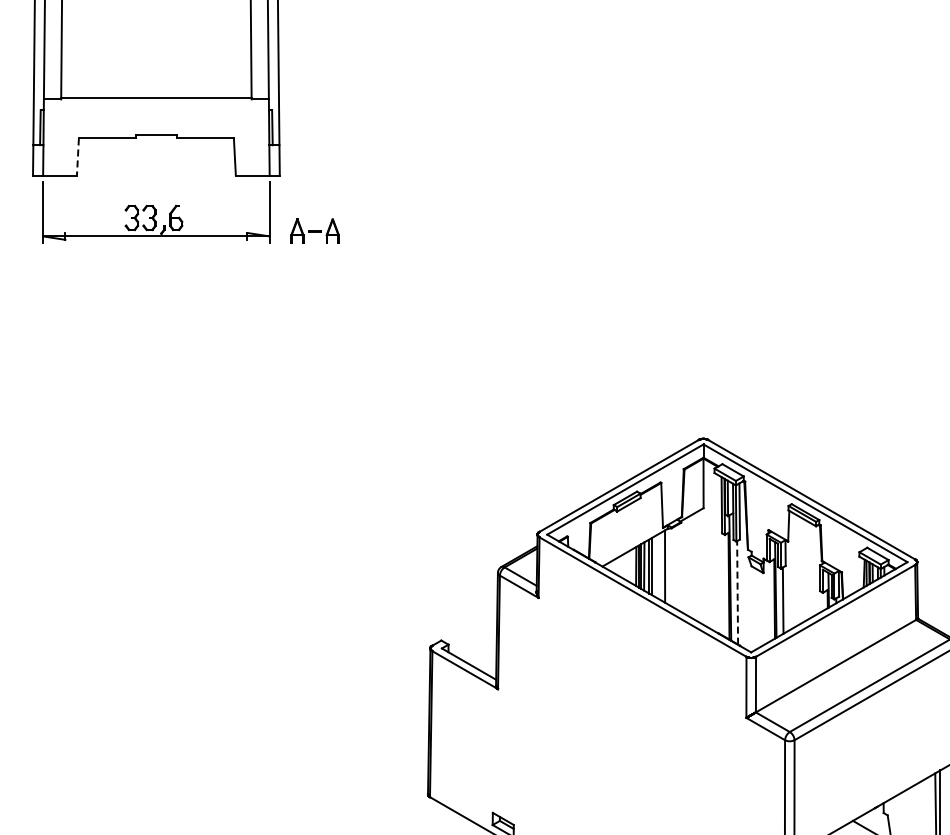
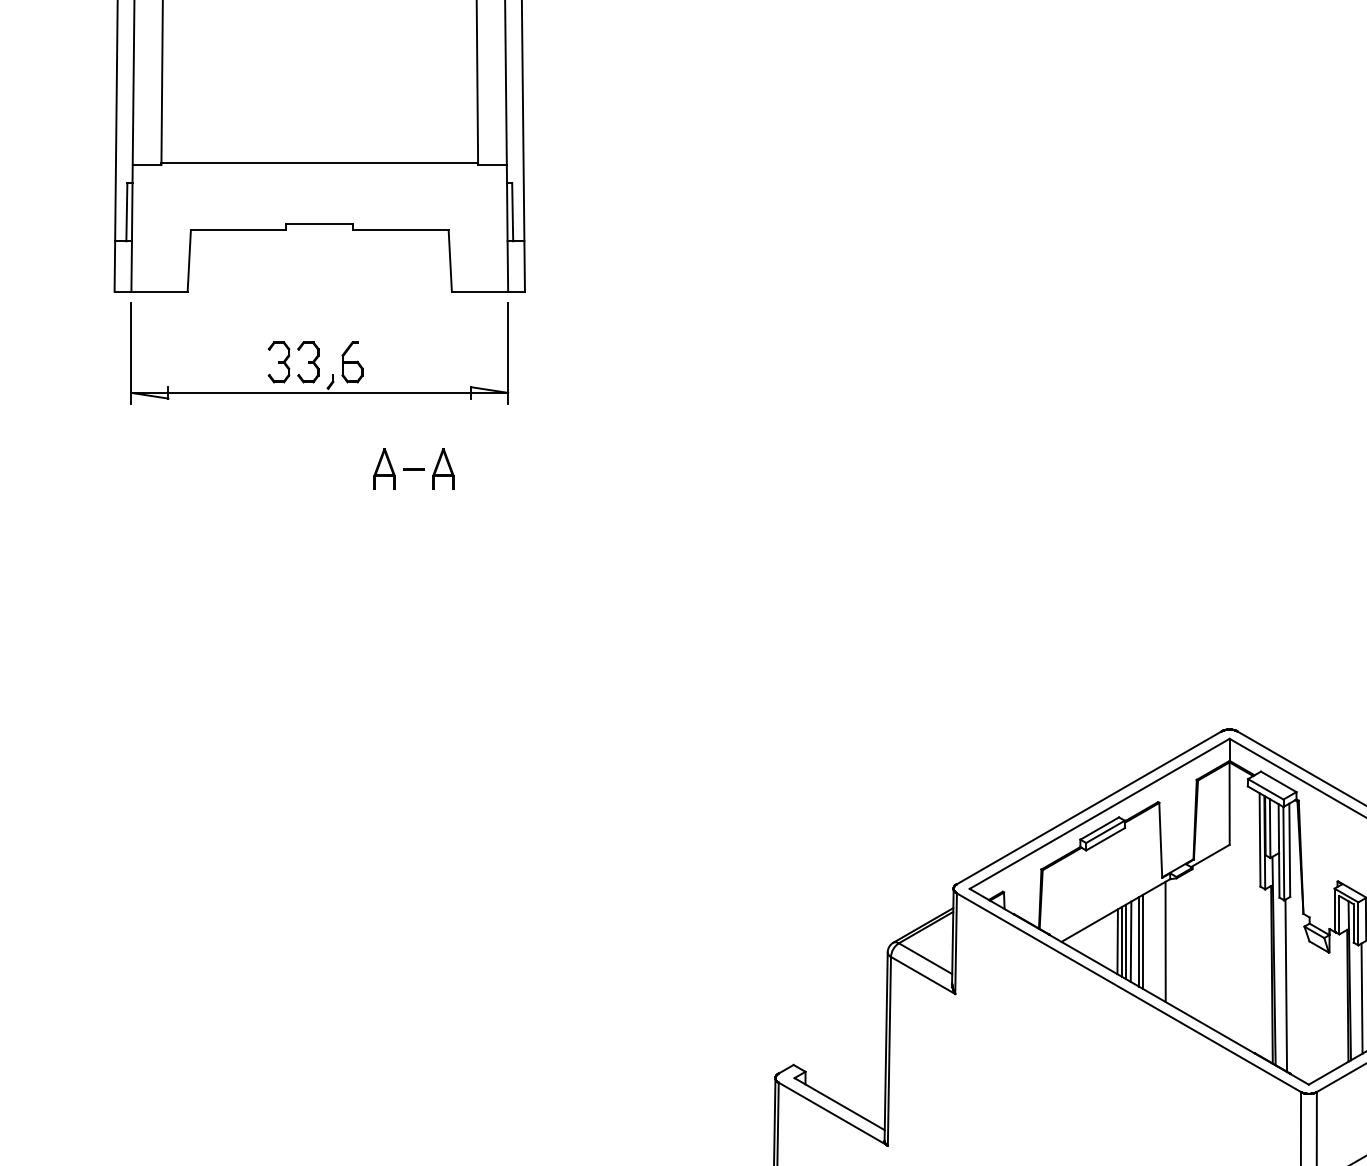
line: (77, 157) -> (188, 261), dashed -> solid
part: (314, 230) -> (413, 467), moved
line: (737, 592) -> (1286, 985), dashed -> solid

